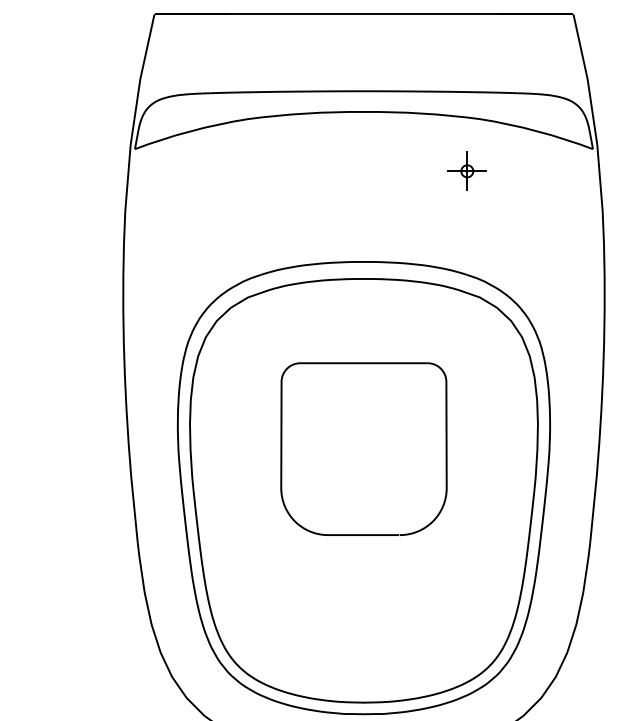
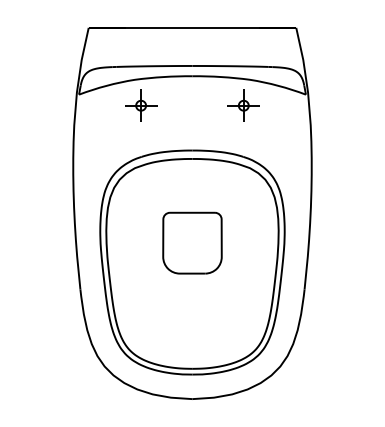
part: (261, 171) -> (141, 105), added
part: (466, 171) -> (243, 105), size x1.67
part: (363, 447) -> (192, 242), size x0.71

